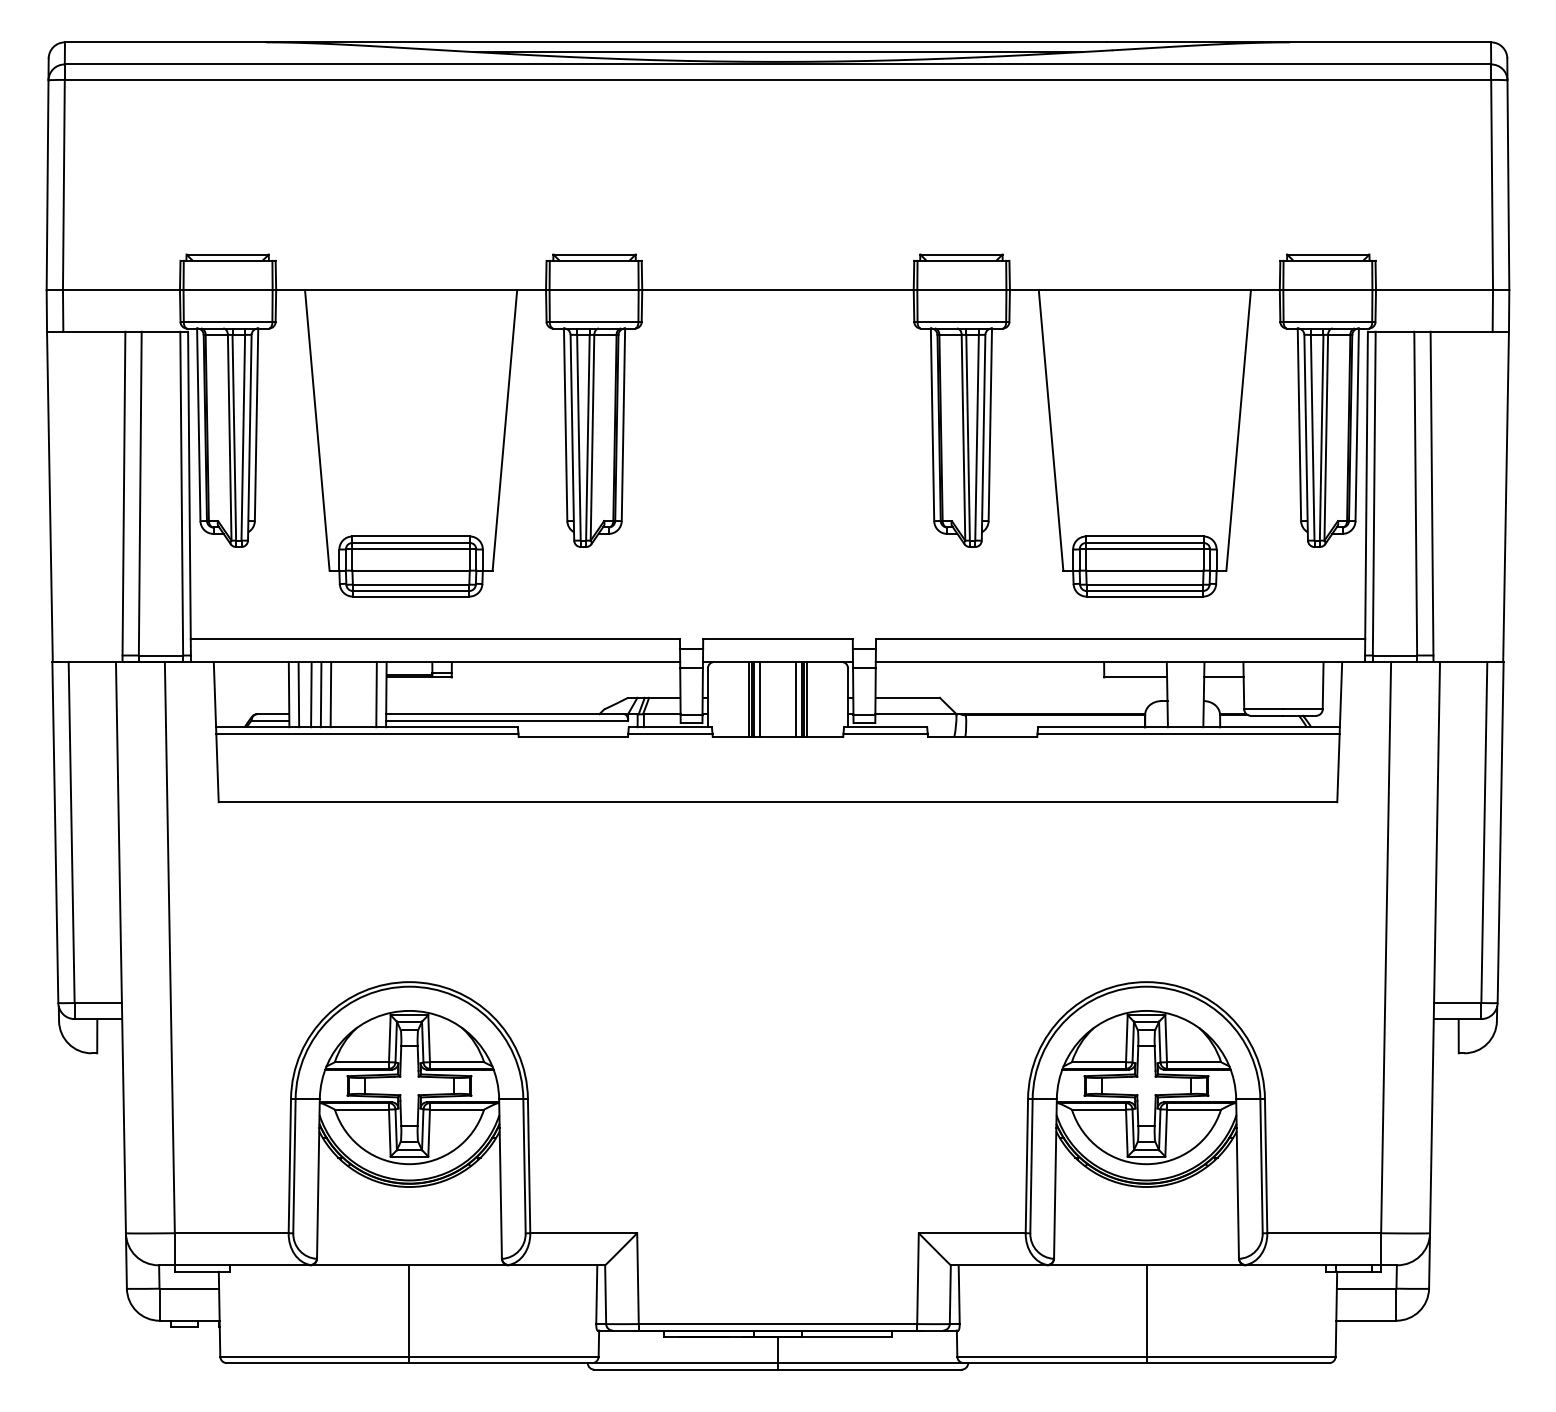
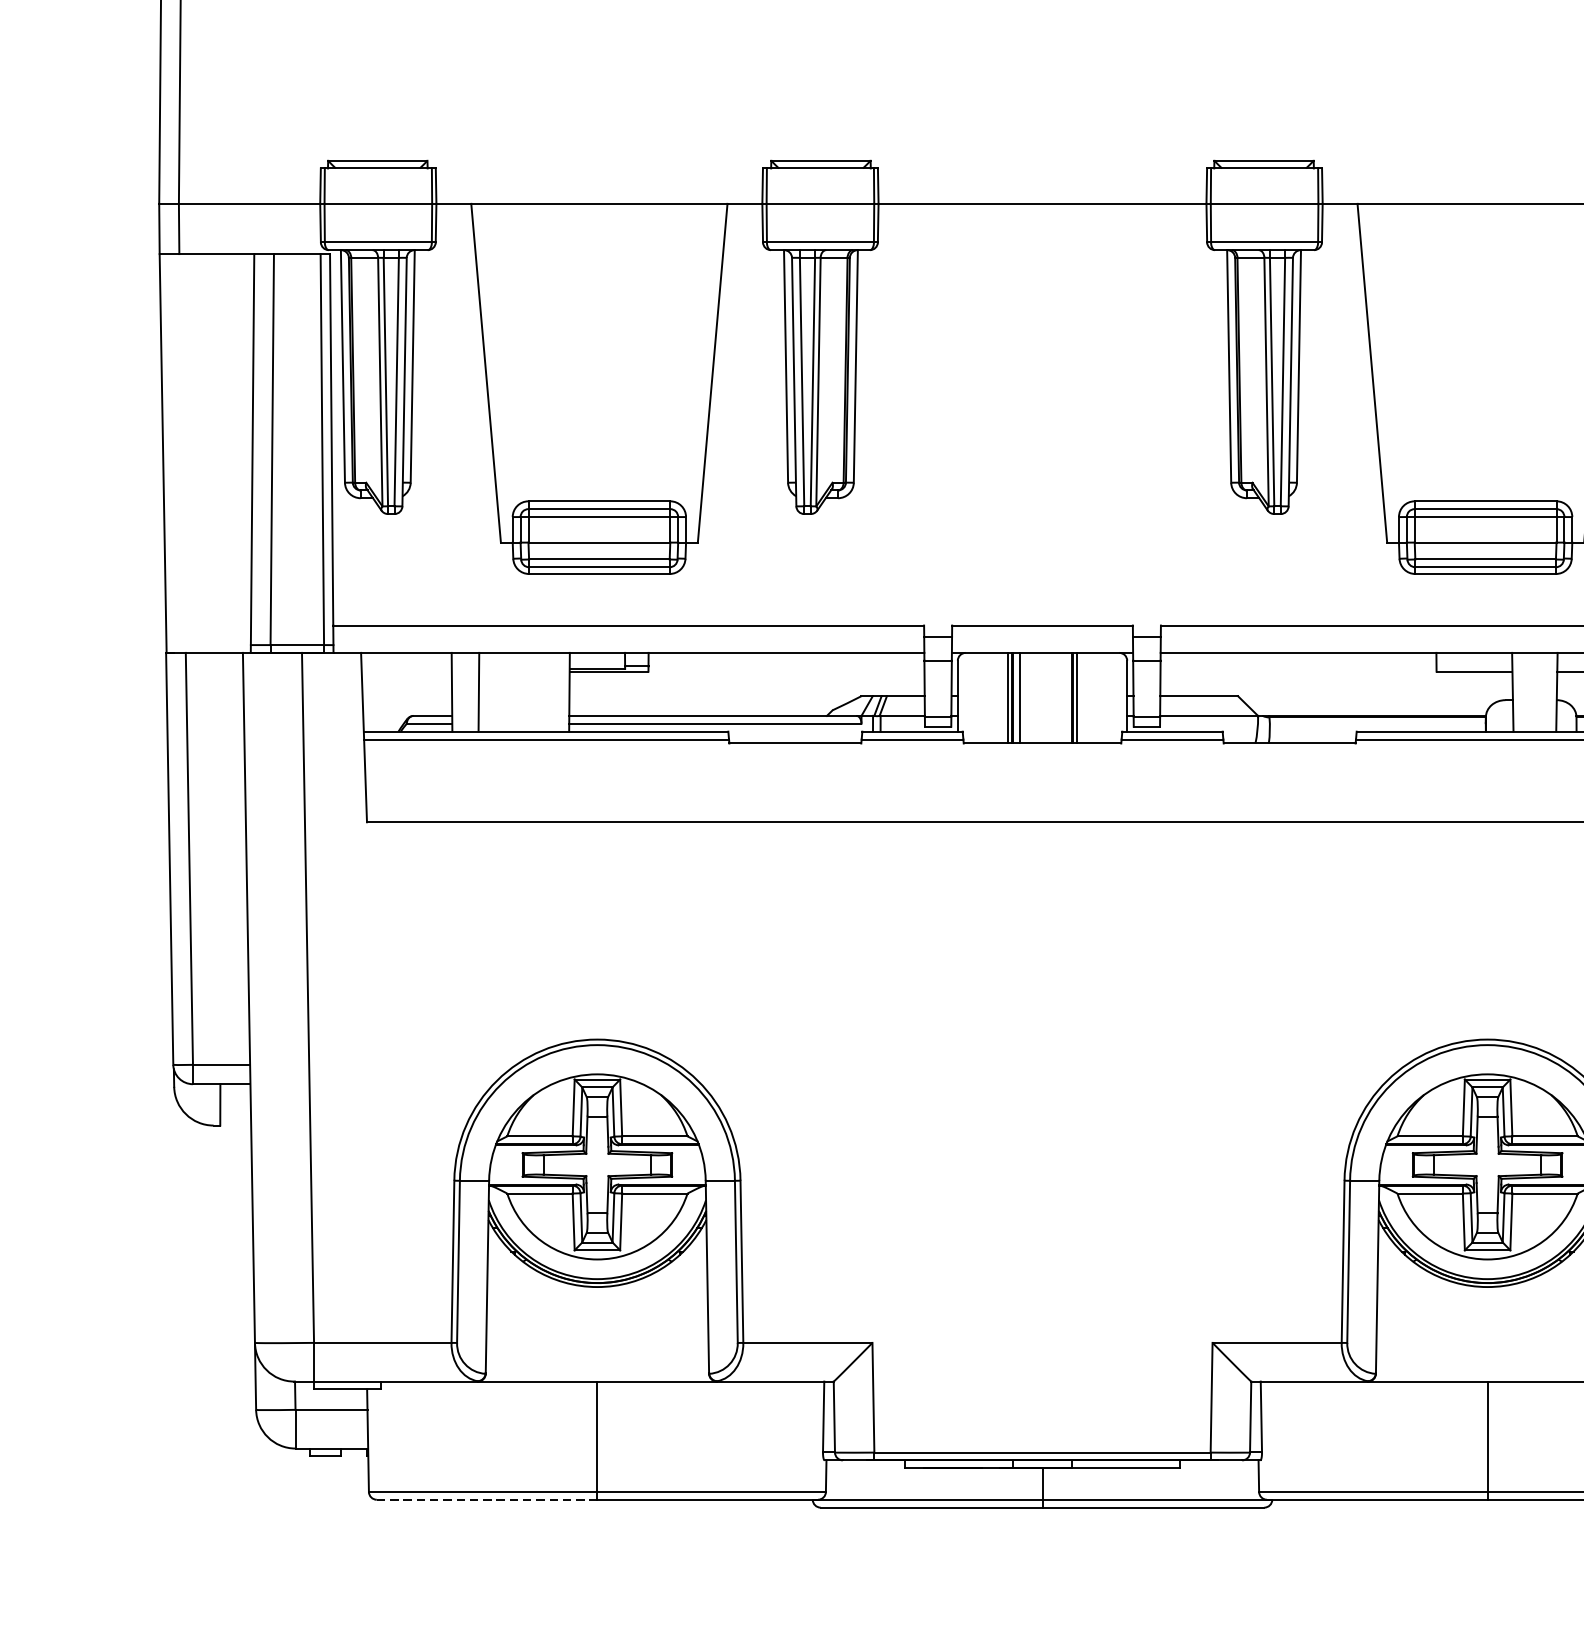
line: (298, 694) -> (463, 692), removed
line: (320, 694) -> (489, 692), removed
line: (330, 694) -> (502, 692), removed
line: (376, 694) -> (557, 692), removed
line: (796, 698) -> (1064, 697), removed
line: (318, 1363) -> (487, 1500), solid -> dashed

